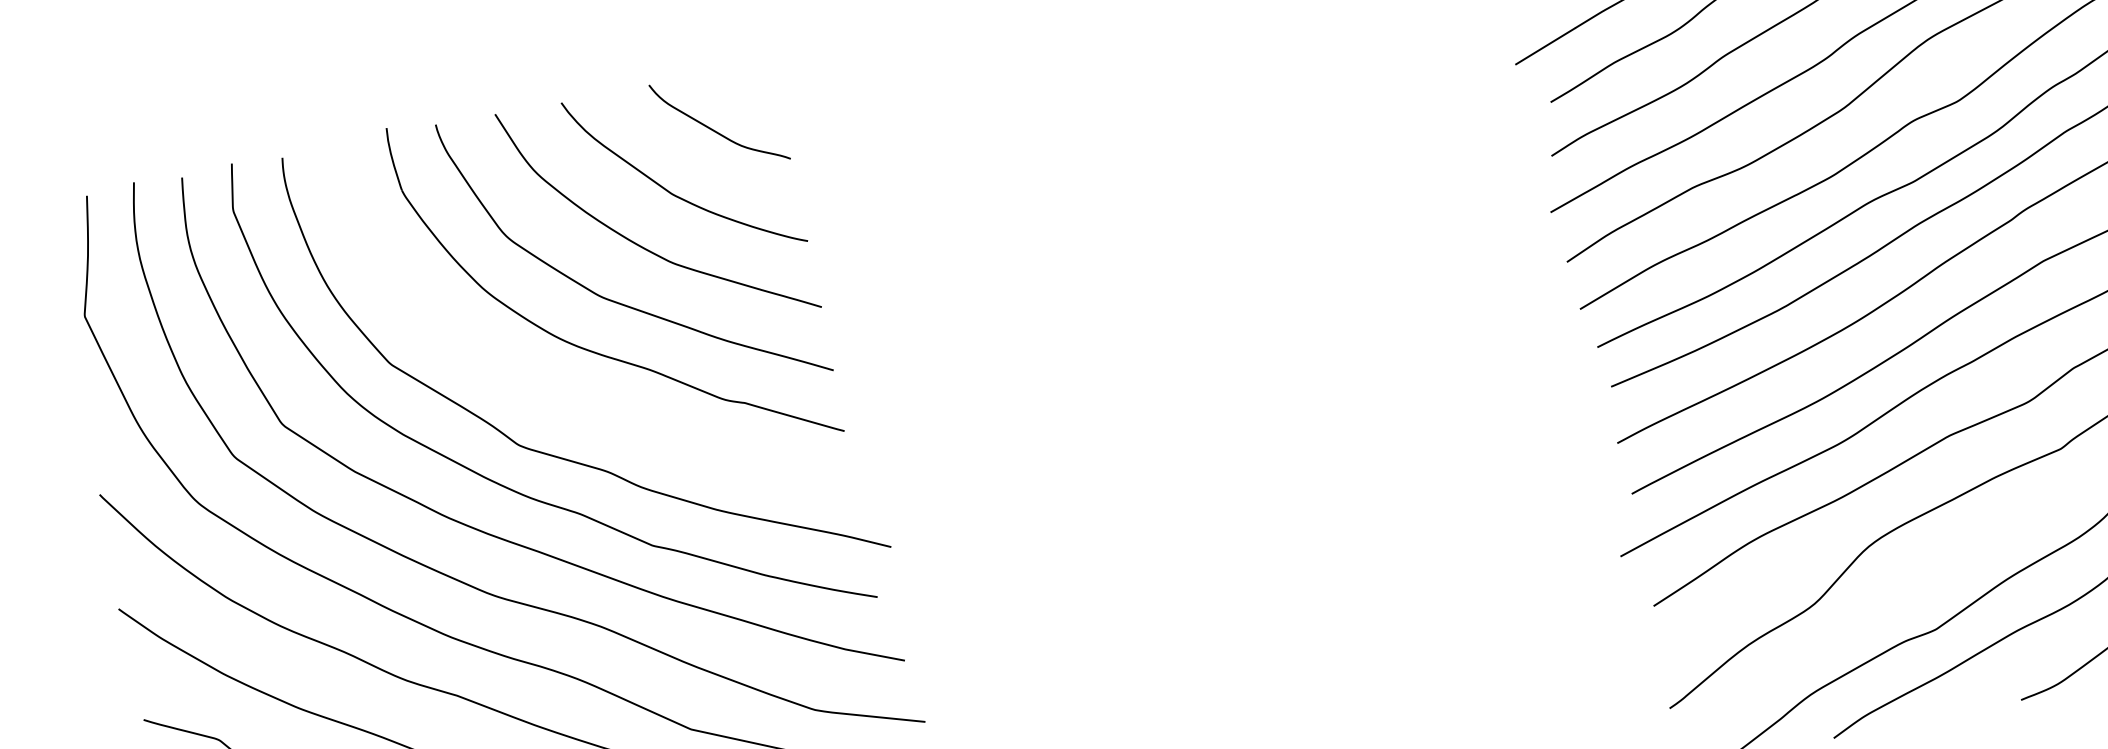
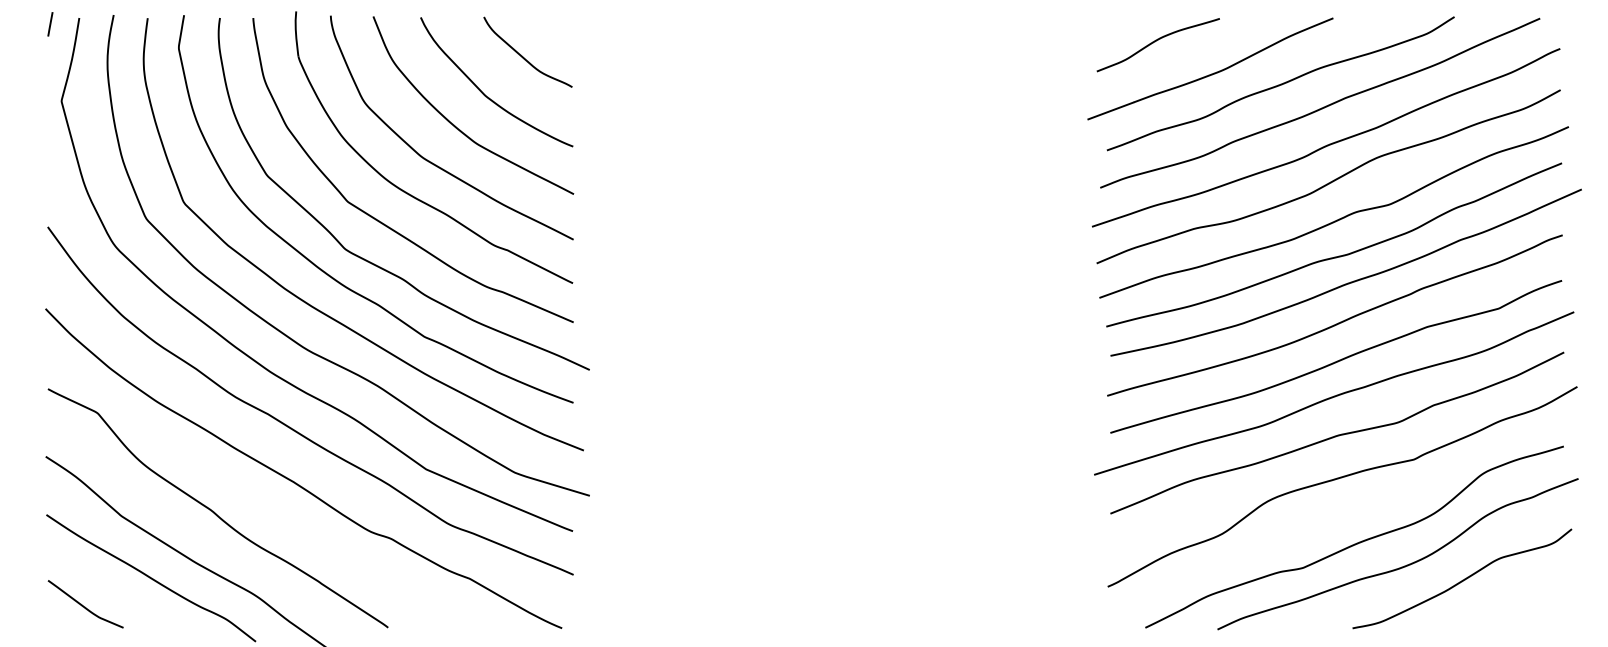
line: (48, 212) -> (50, 24), added
curve: (561, 396) -> (381, 221), added

